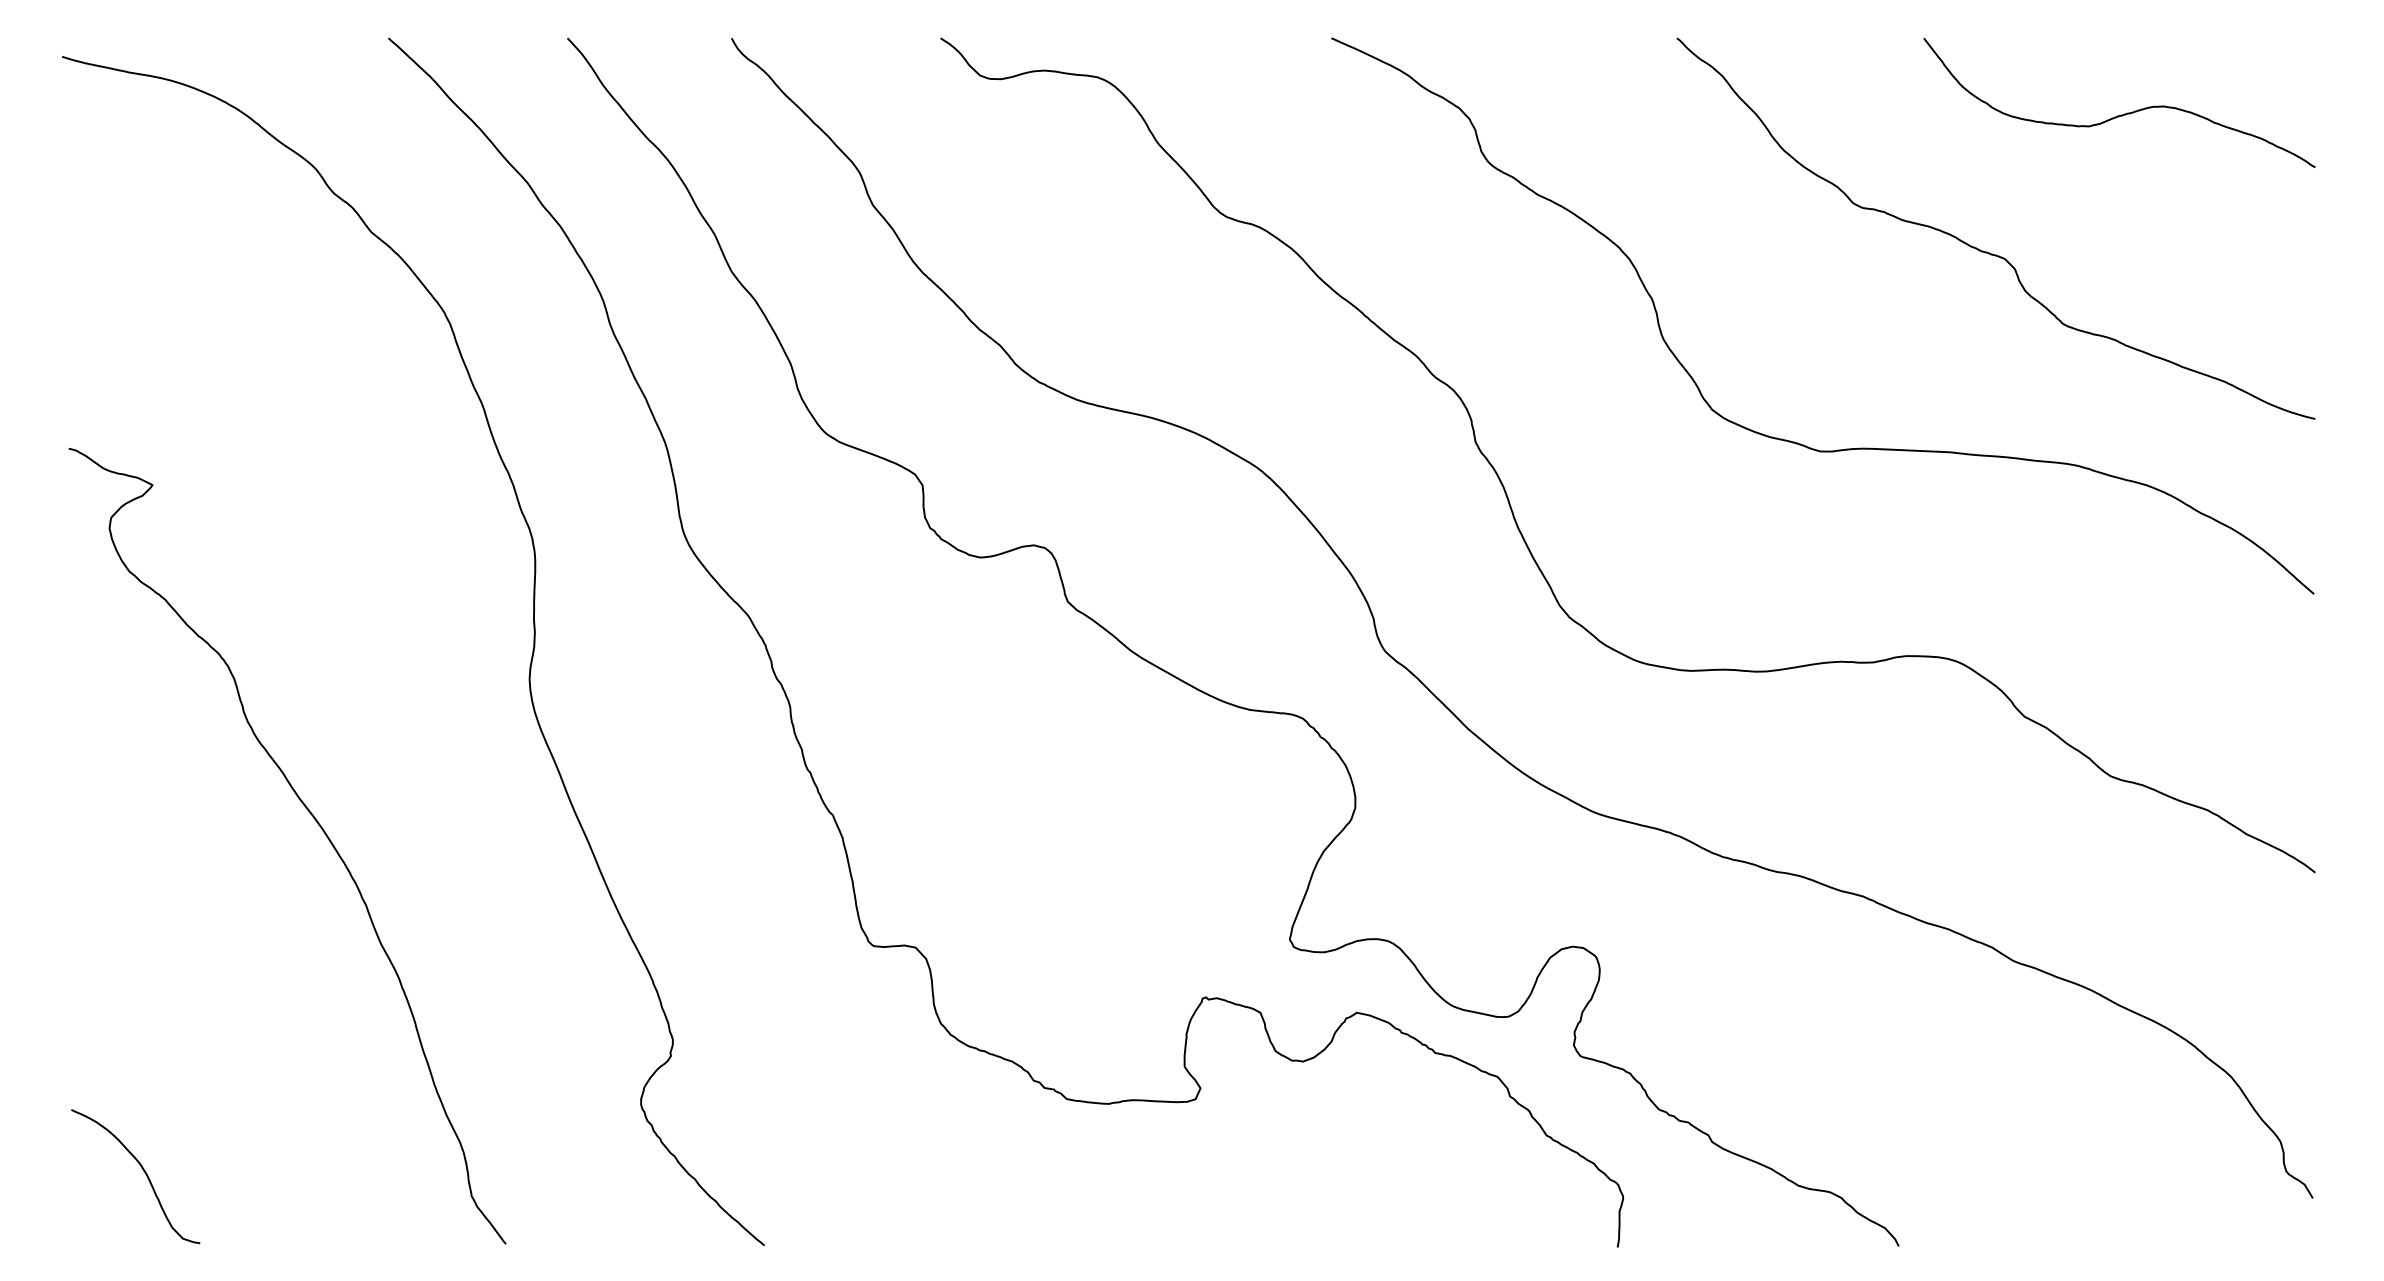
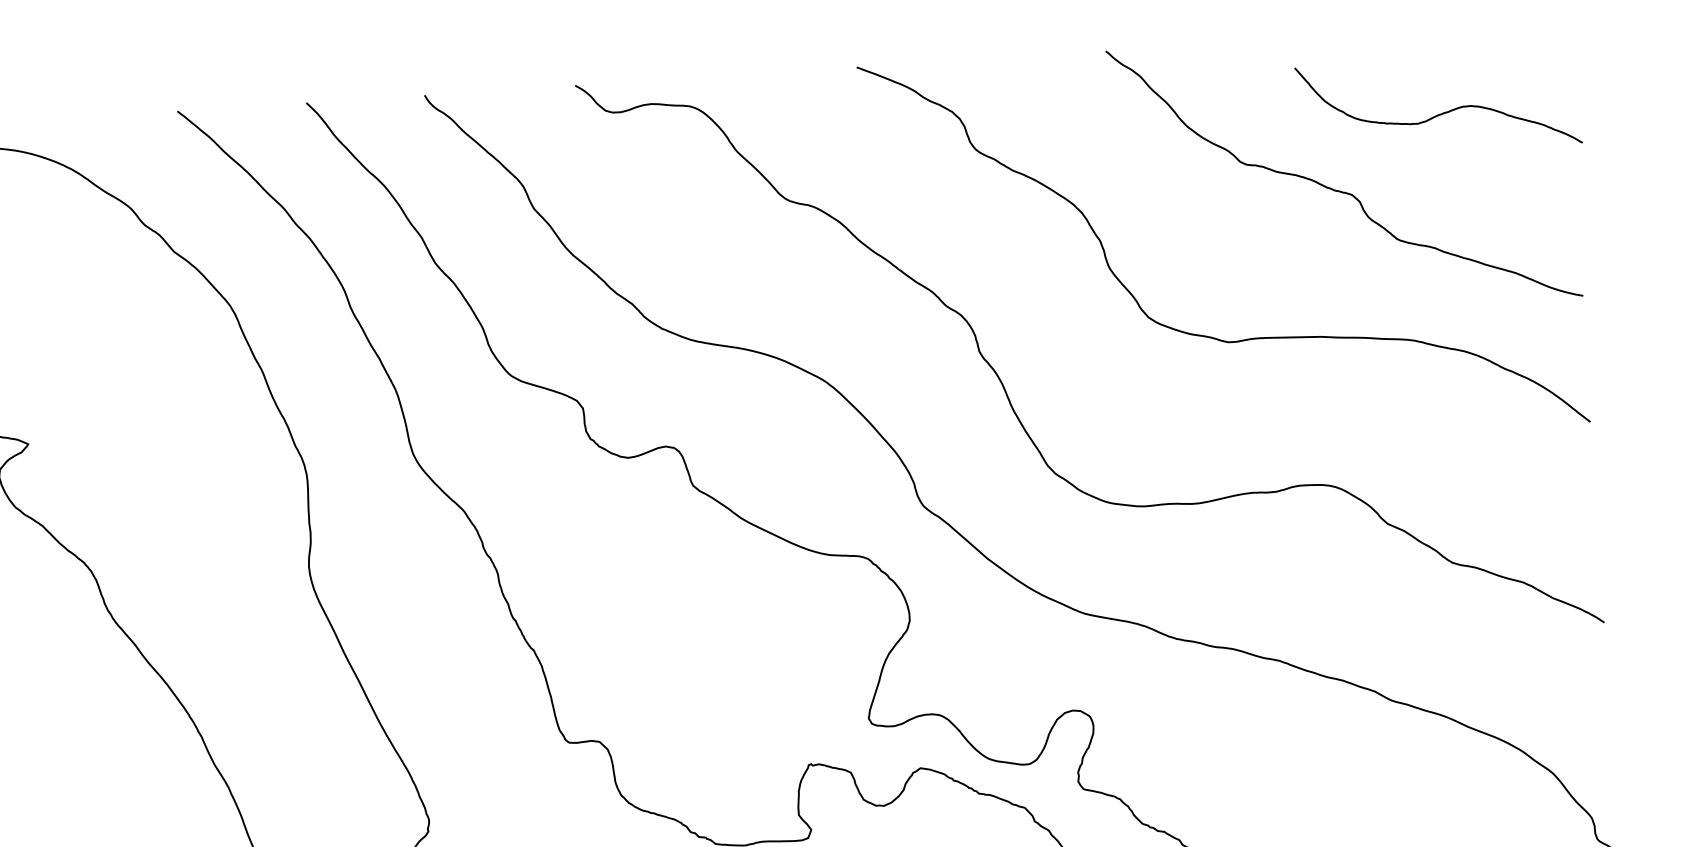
curve: (2124, 113) -> (1442, 112), moved

